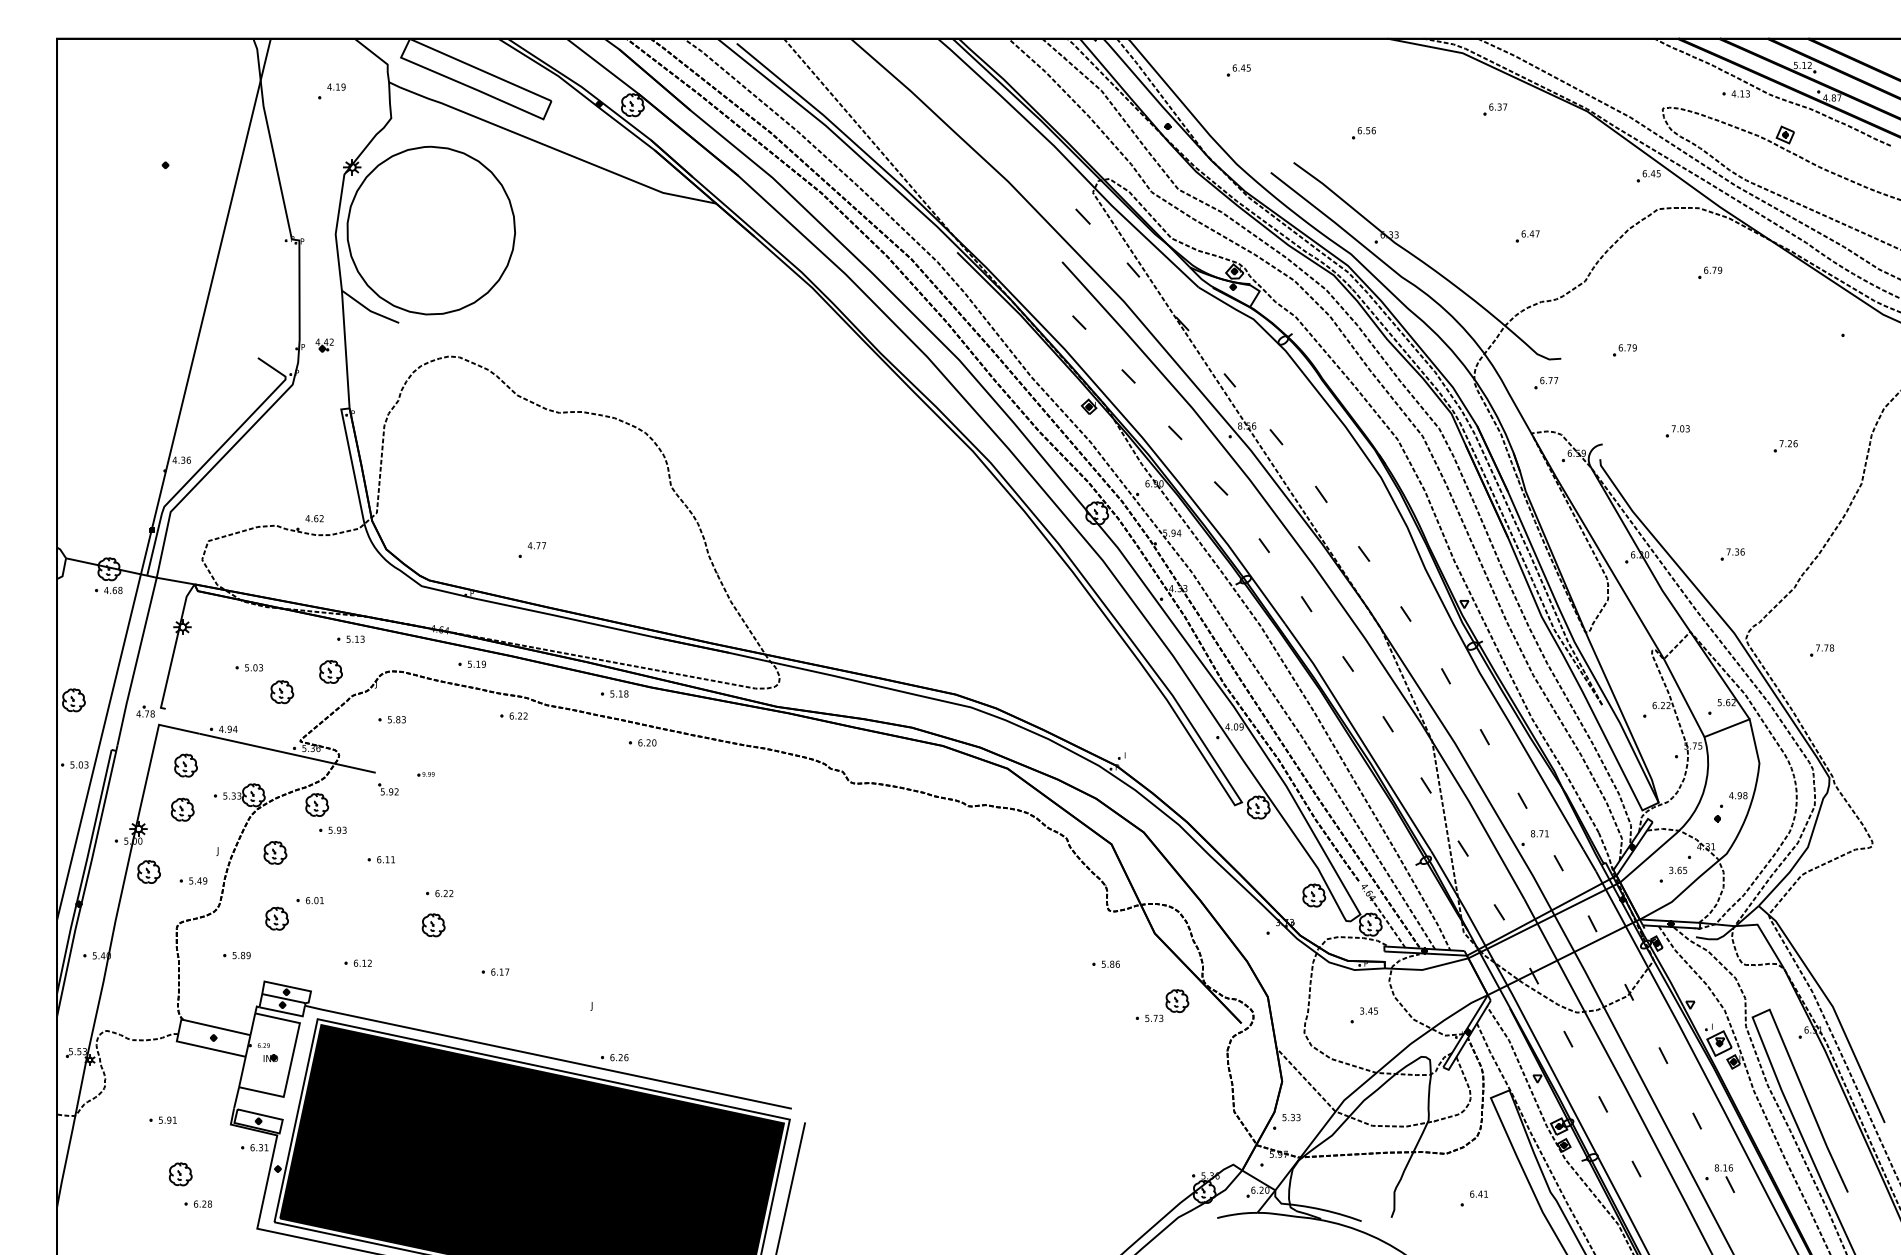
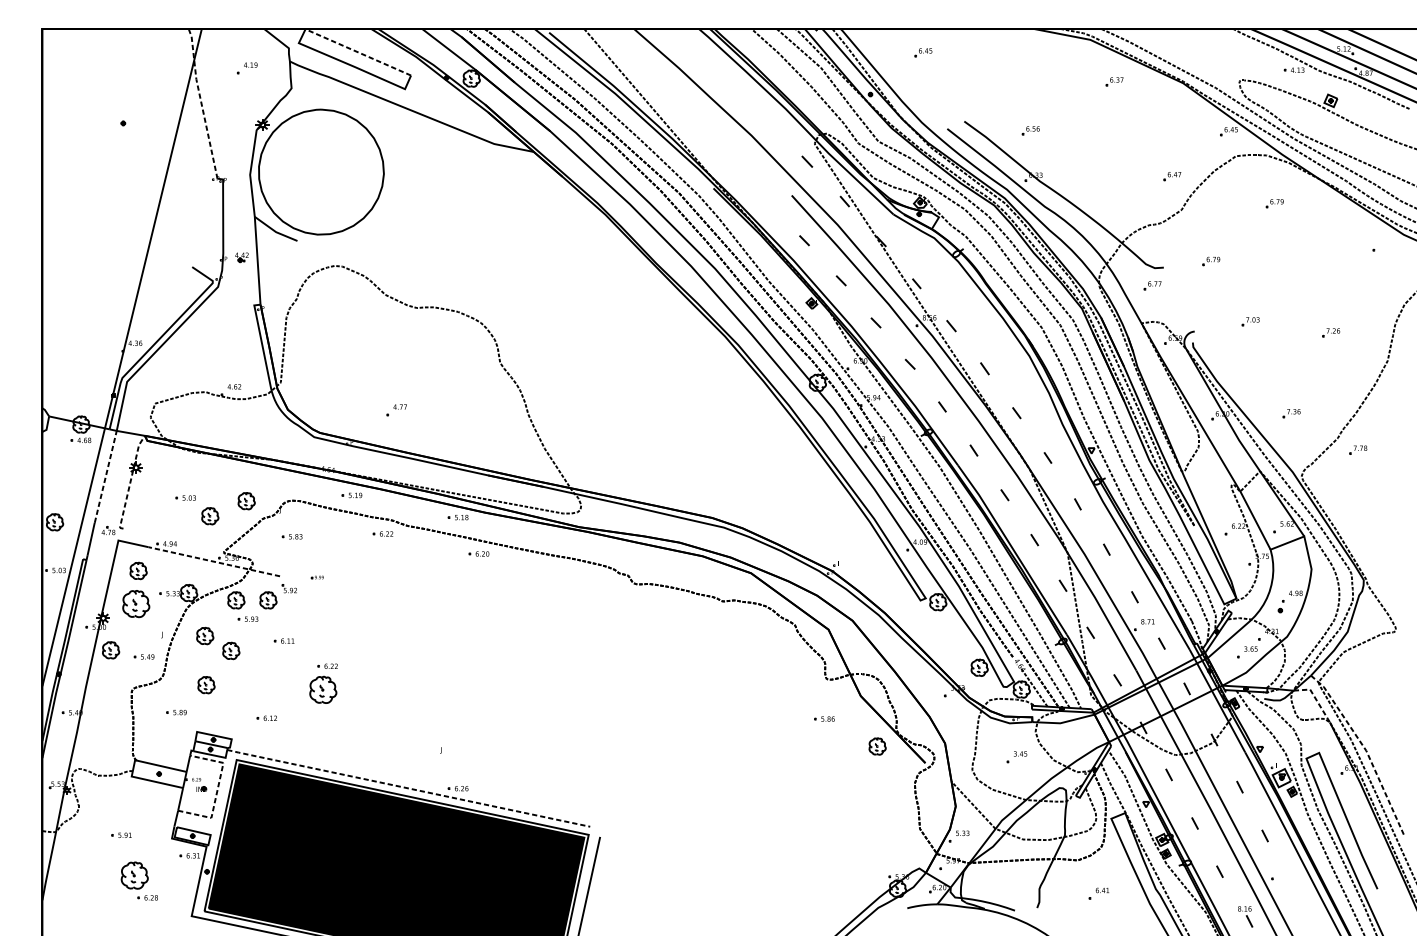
line: (480, 69) -> (358, 52), solid -> dashed
part: (1363, 133) -> (1030, 131), moved
line: (270, 138) -> (201, 103), solid -> dashed
part: (1527, 236) -> (1172, 176), moved
line: (142, 638) -> (106, 476), solid -> dashed
part: (350, 638) -> (261, 476), removed
line: (175, 646) -> (130, 482), solid -> dashed
part: (1822, 650) -> (1358, 450), moved
line: (287, 753) -> (214, 561), solid -> dashed
part: (360, 804) -> (268, 599), added
part: (182, 809) -> (135, 603), size x1.6
part: (310, 872) -> (231, 650), added
part: (309, 900) -> (230, 671), removed
part: (433, 925) -> (323, 690), size x1.6
line: (1765, 937) -> (1316, 699), solid -> dashed
part: (495, 971) -> (369, 724), removed
line: (1832, 1006) -> (1366, 750), solid -> dashed
part: (1149, 1017) -> (856, 758), removed
line: (548, 1057) -> (408, 788), solid -> dashed
line: (291, 1060) -> (217, 790), solid -> dashed
part: (180, 1174) -> (134, 875), size x1.6
part: (1724, 1178) -> (1245, 916), moved

